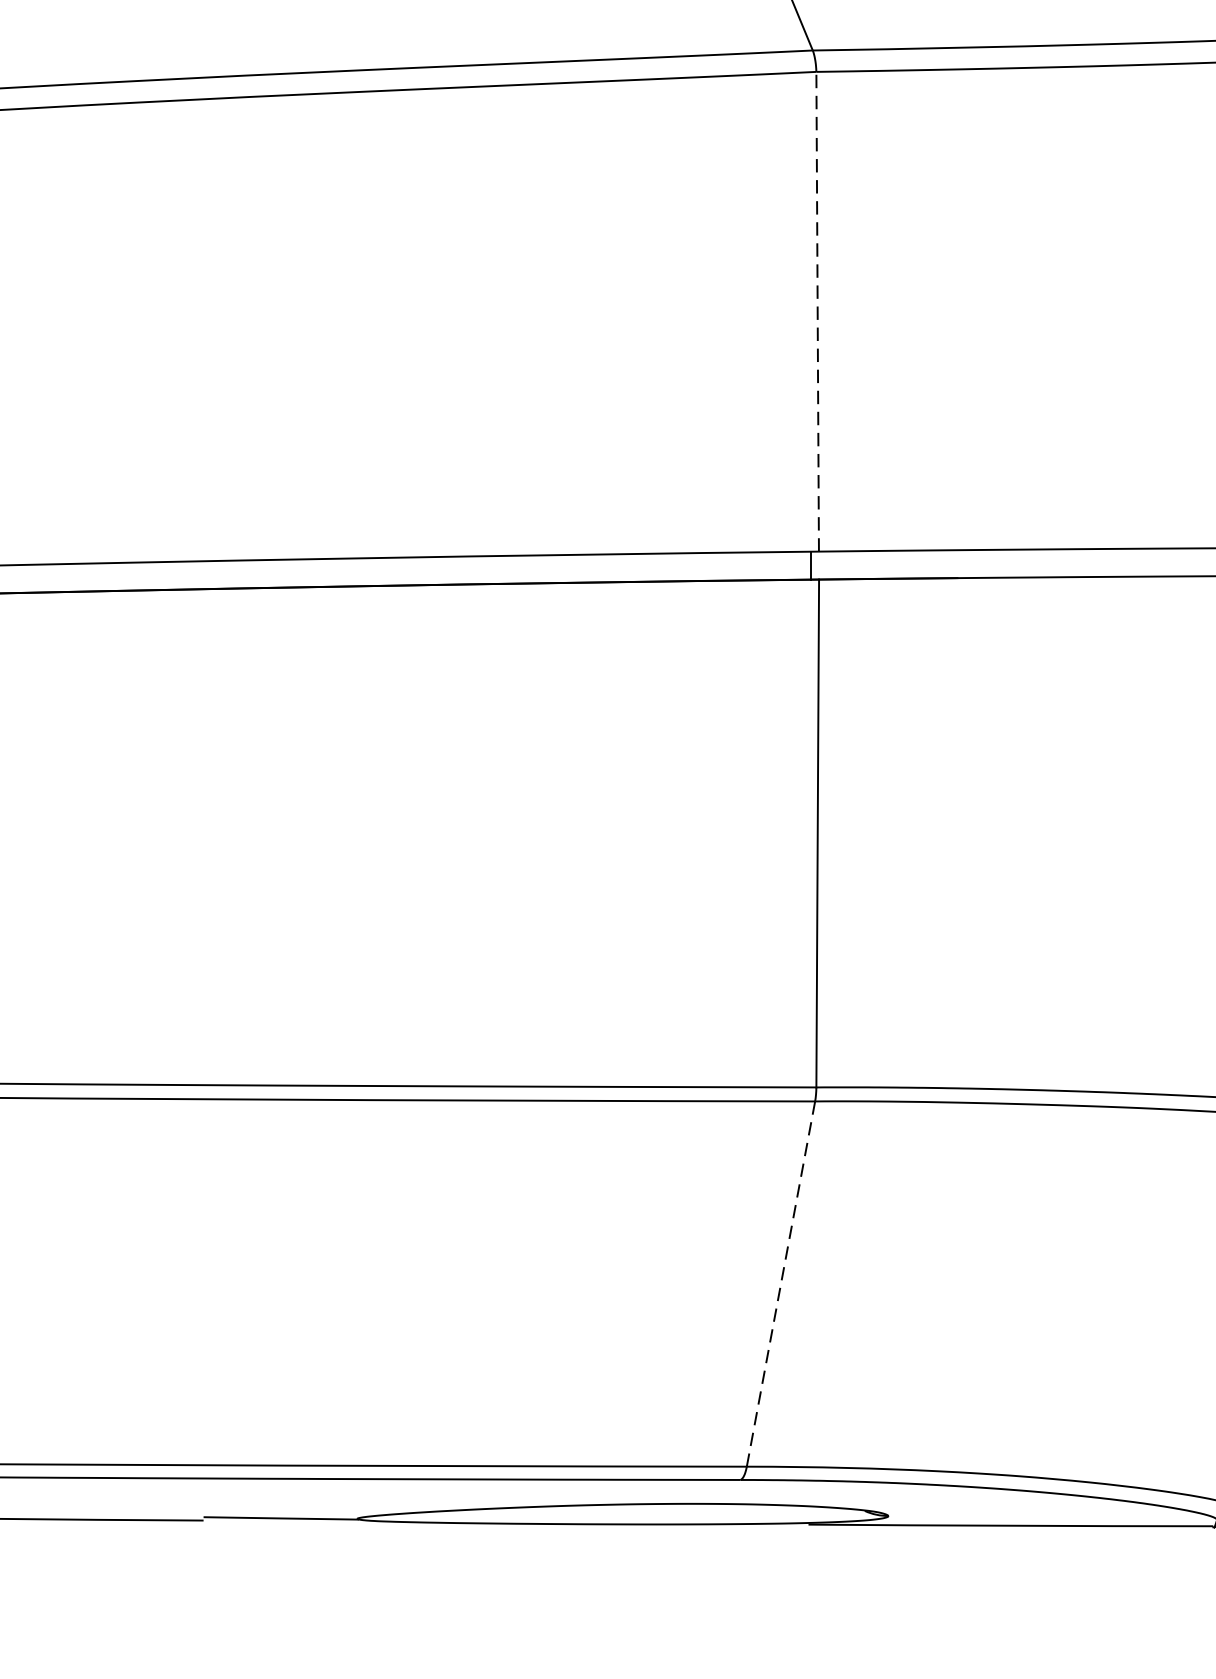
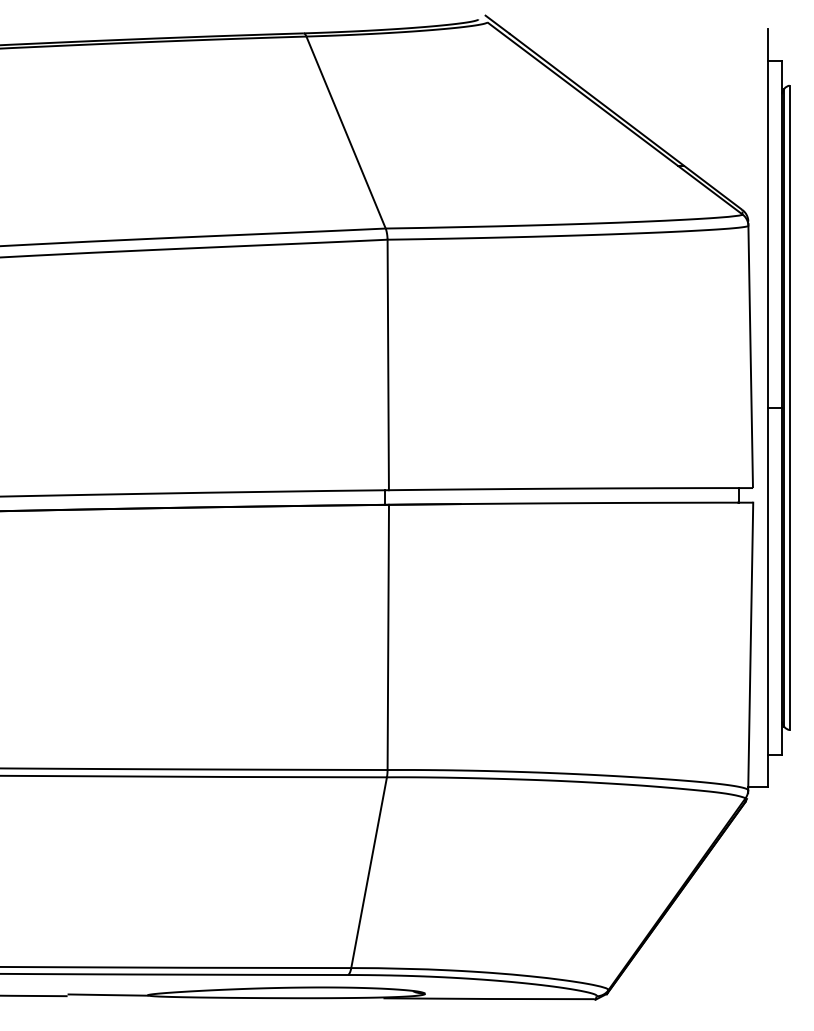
line: (818, 310) -> (388, 364), dashed -> solid
line: (781, 1283) -> (369, 872), dashed -> solid

